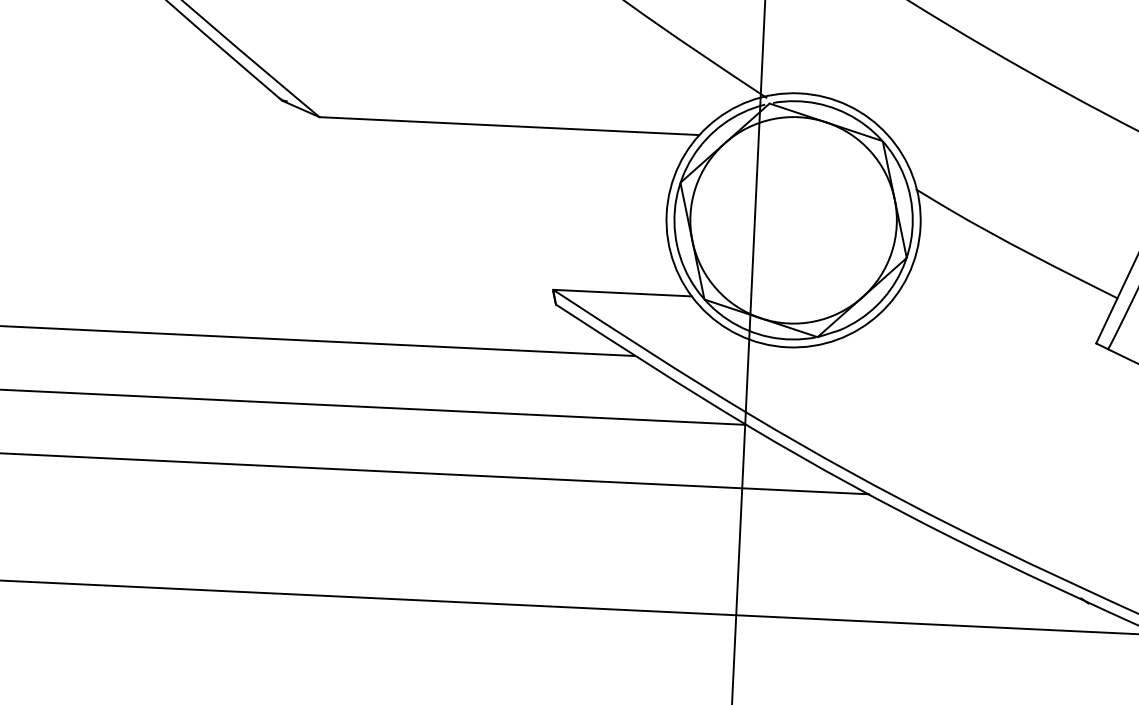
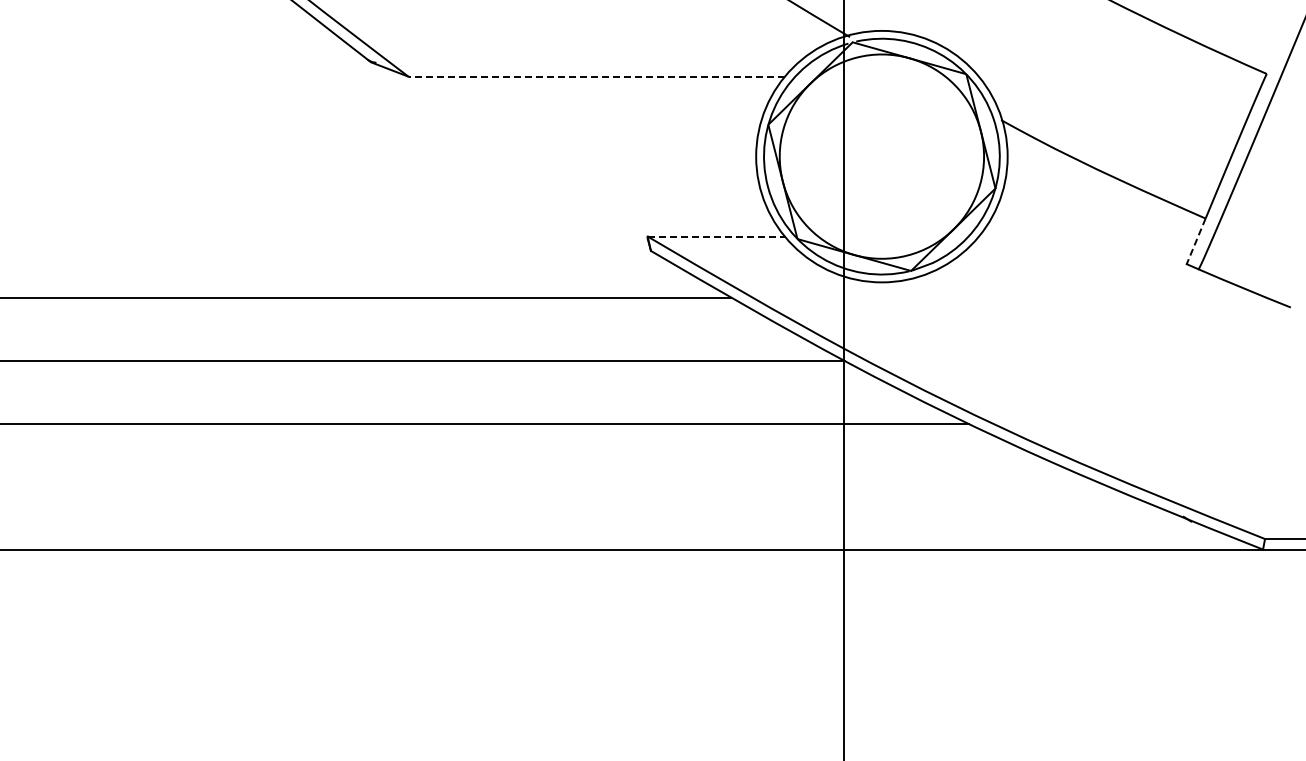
line: (509, 125) -> (596, 76), solid -> dashed
line: (622, 293) -> (716, 236), solid -> dashed
line: (1107, 321) -> (1196, 241), solid -> dashed

